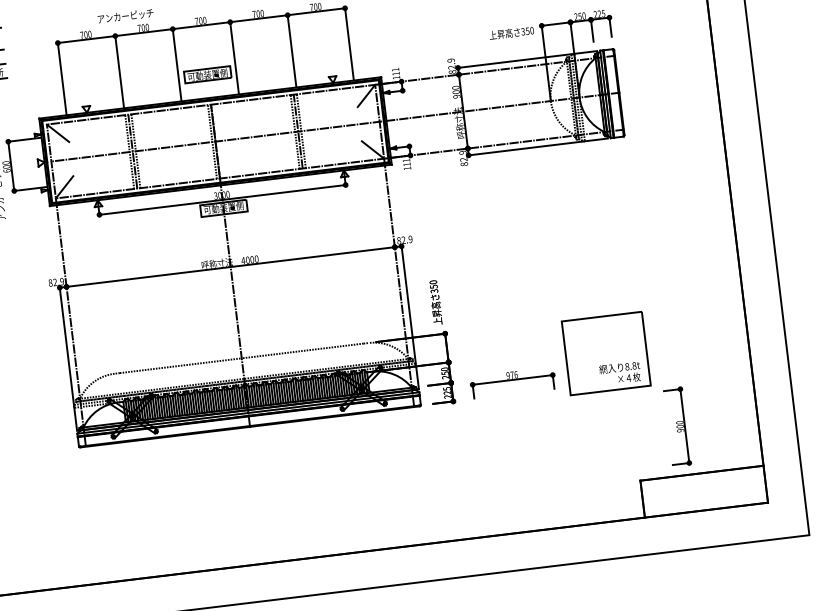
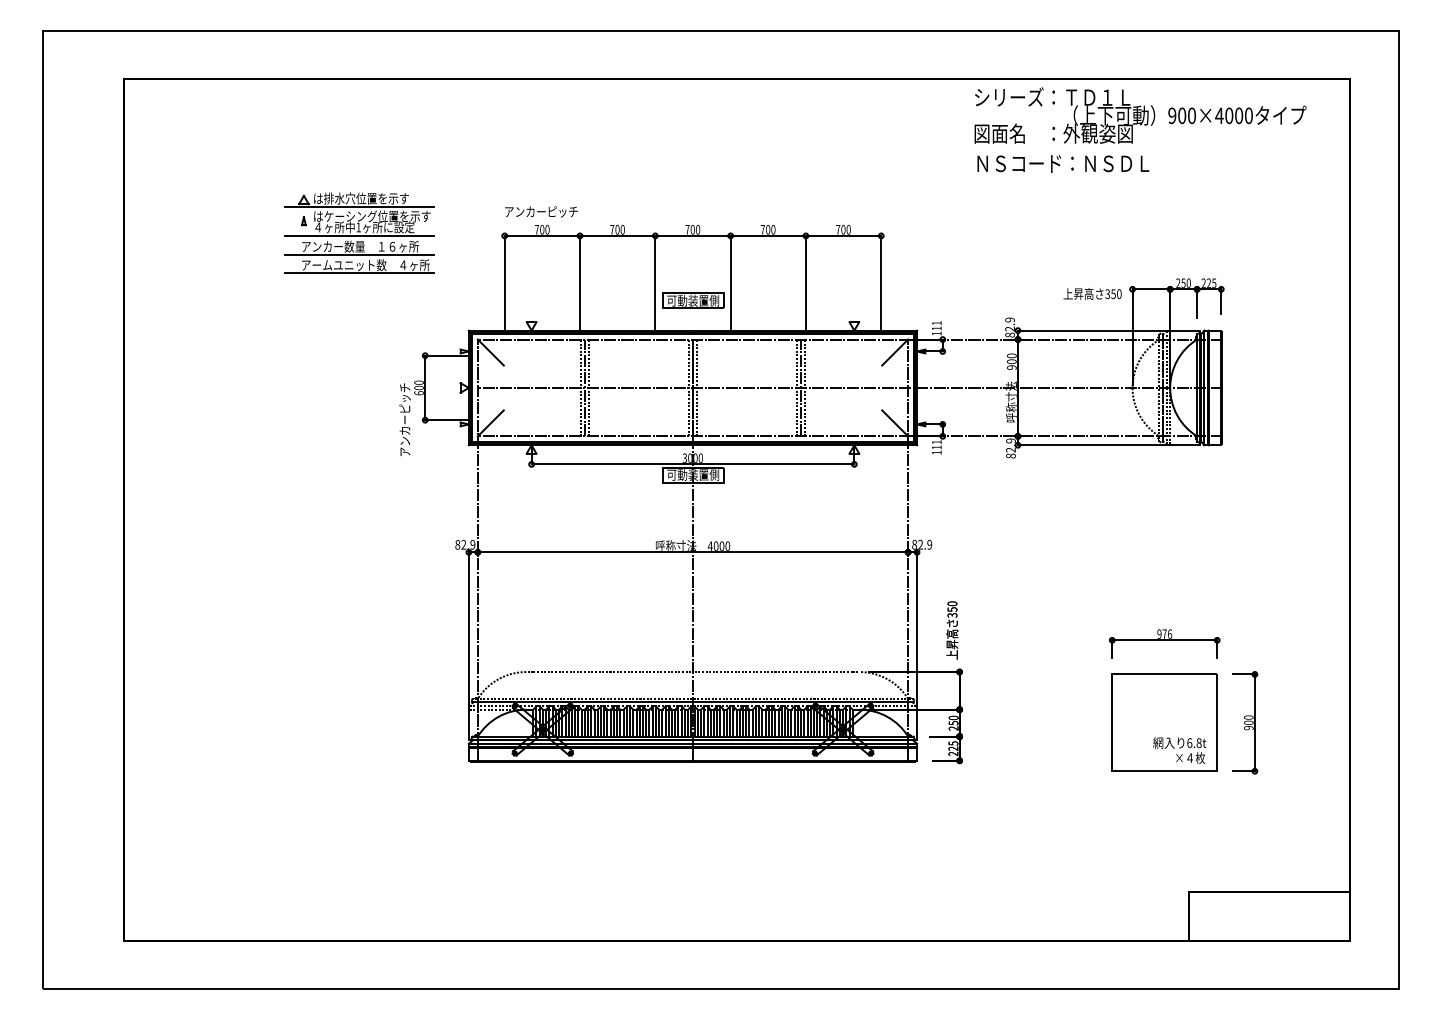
text: (125, 15) -> (541, 211), moved
line: (218, 140) -> (697, 387), added
text: (627, 366) -> (1189, 742), 8.8t -> 6.8t
part: (512, 382) -> (1164, 643), moved
part: (677, 426) -> (1245, 722), moved

